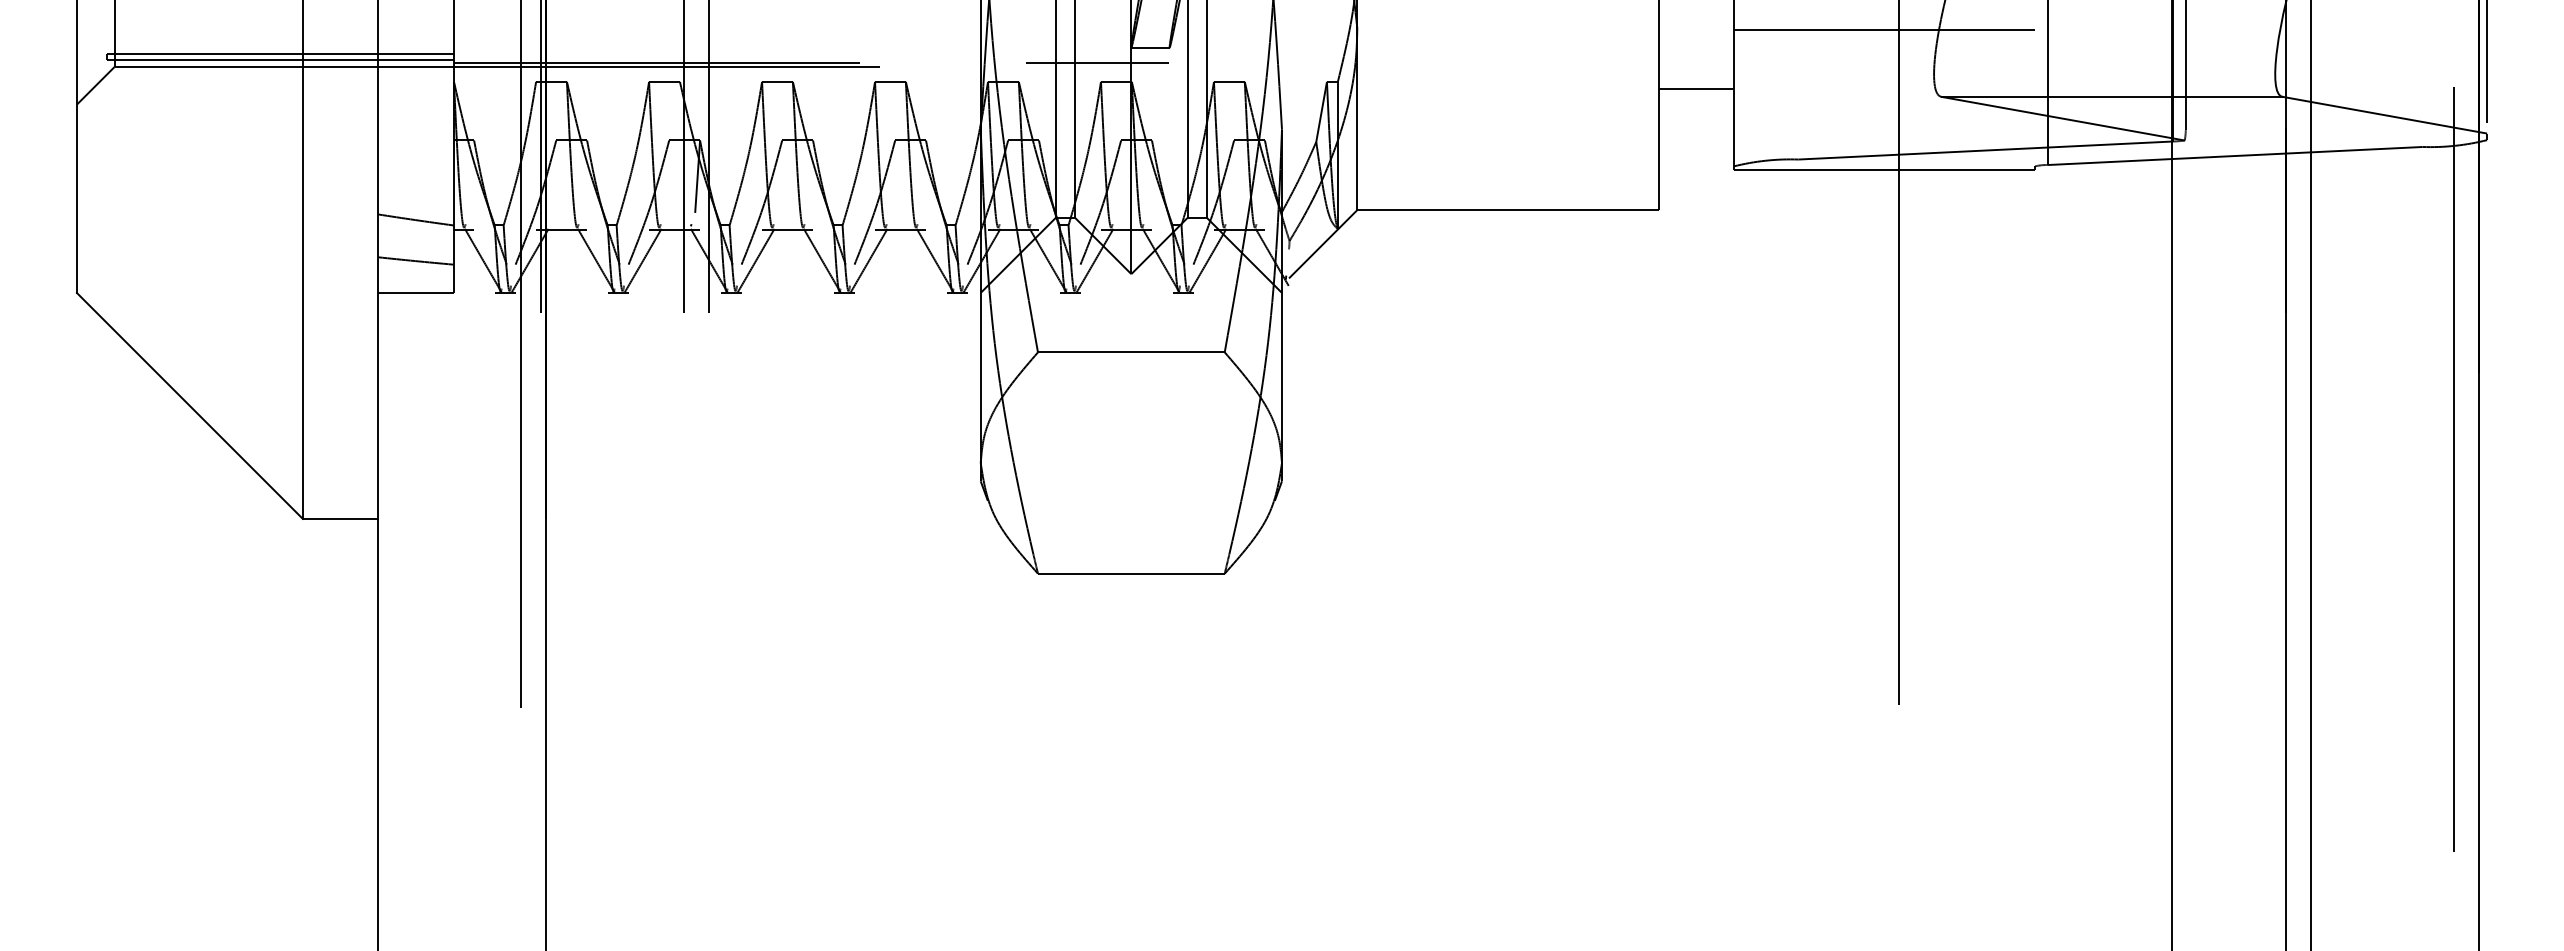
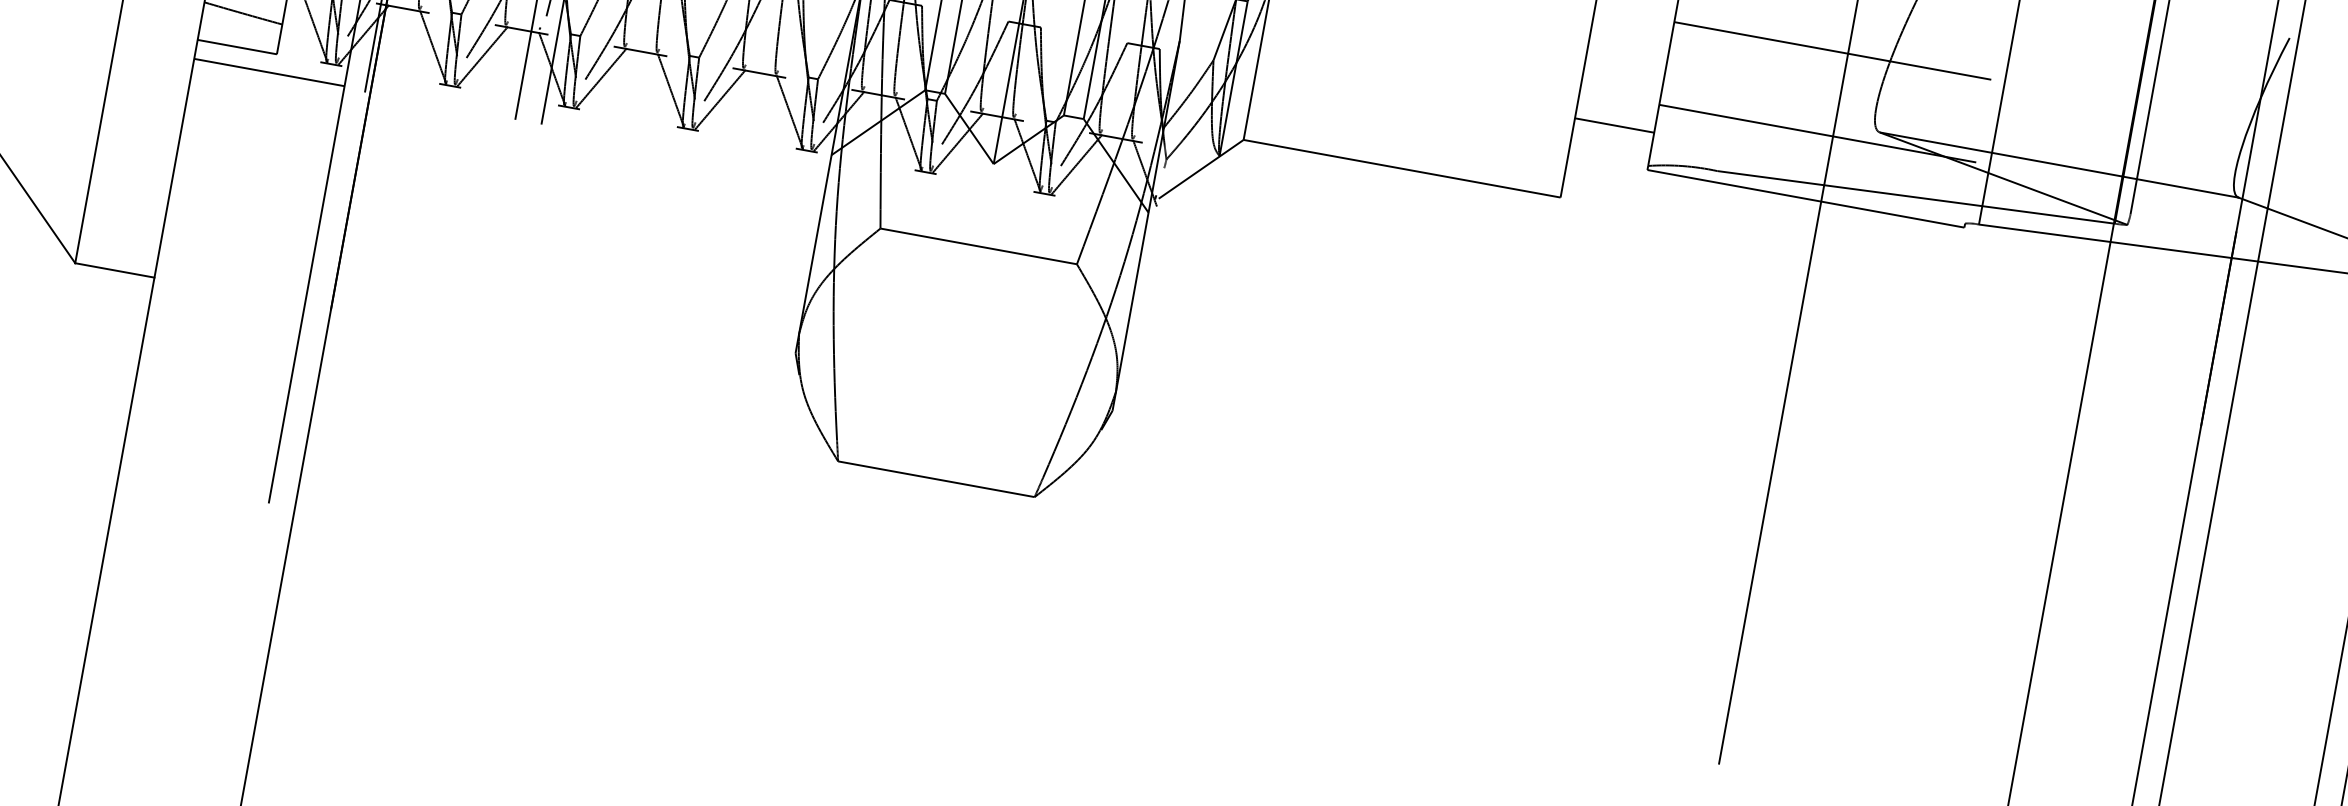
line: (1695, 88) -> (1613, 125), moved
line: (1884, 108) -> (1817, 133), added
line: (449, 311) -> (269, 73), added

